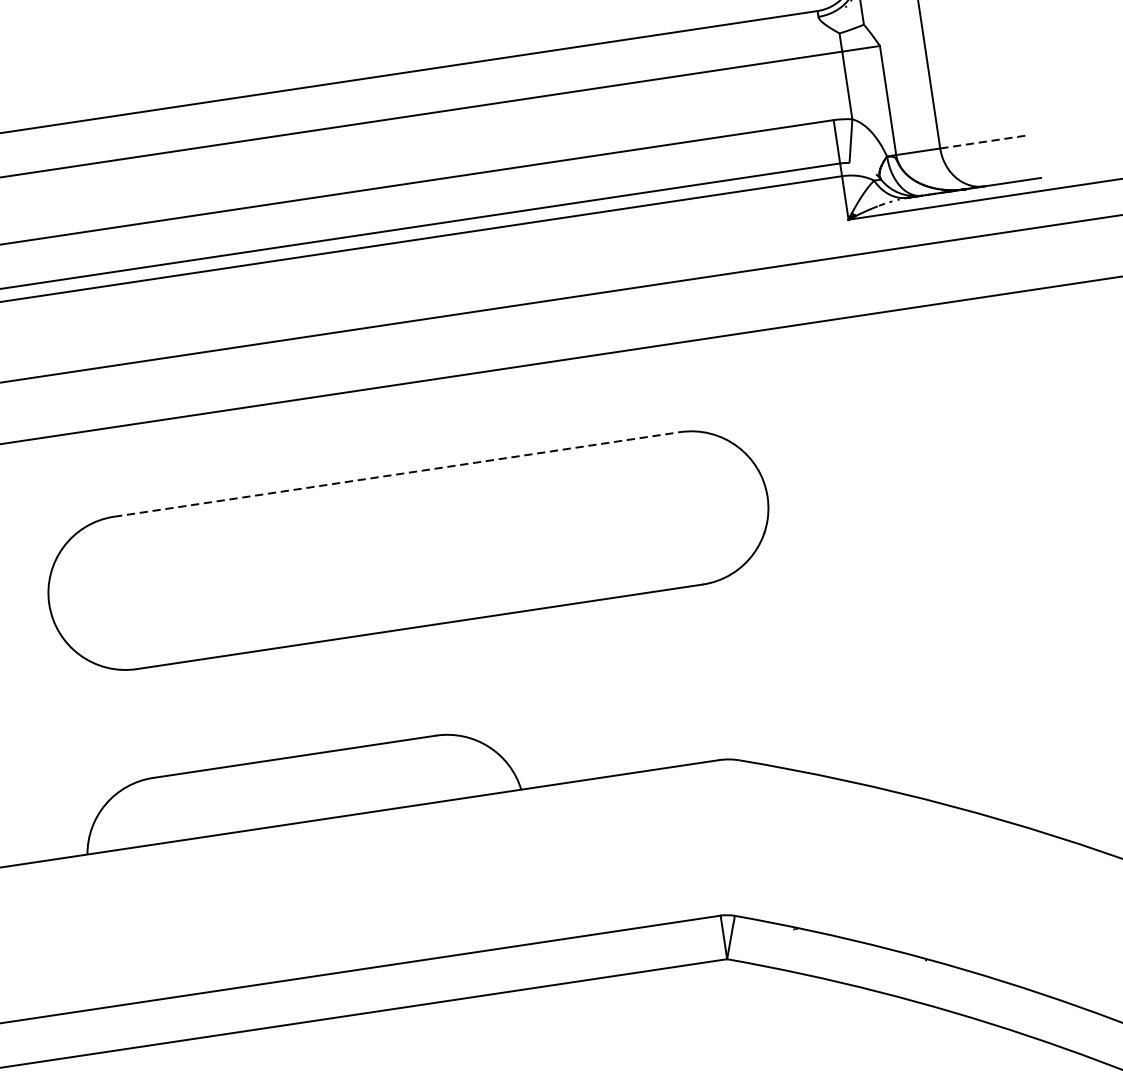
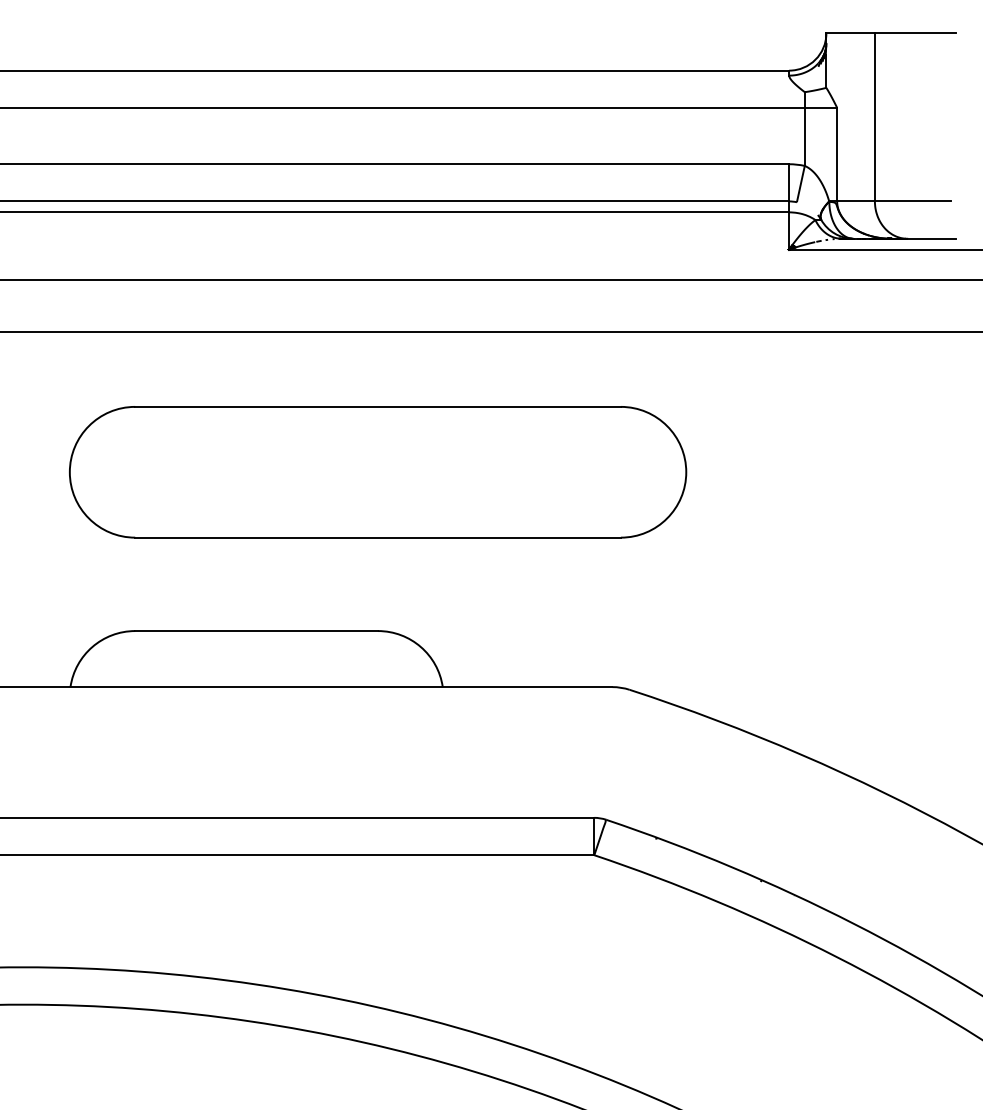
line: (985, 141) -> (913, 201), dashed -> solid
line: (397, 473) -> (378, 406), dashed -> solid

